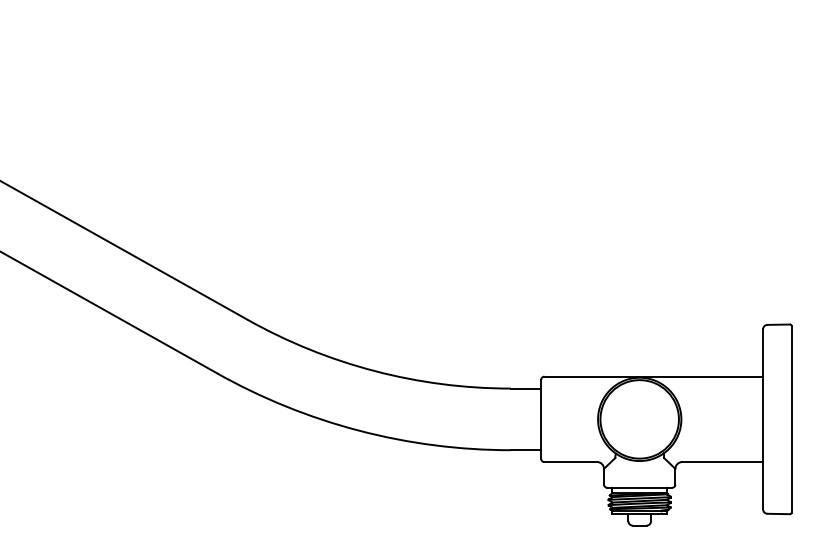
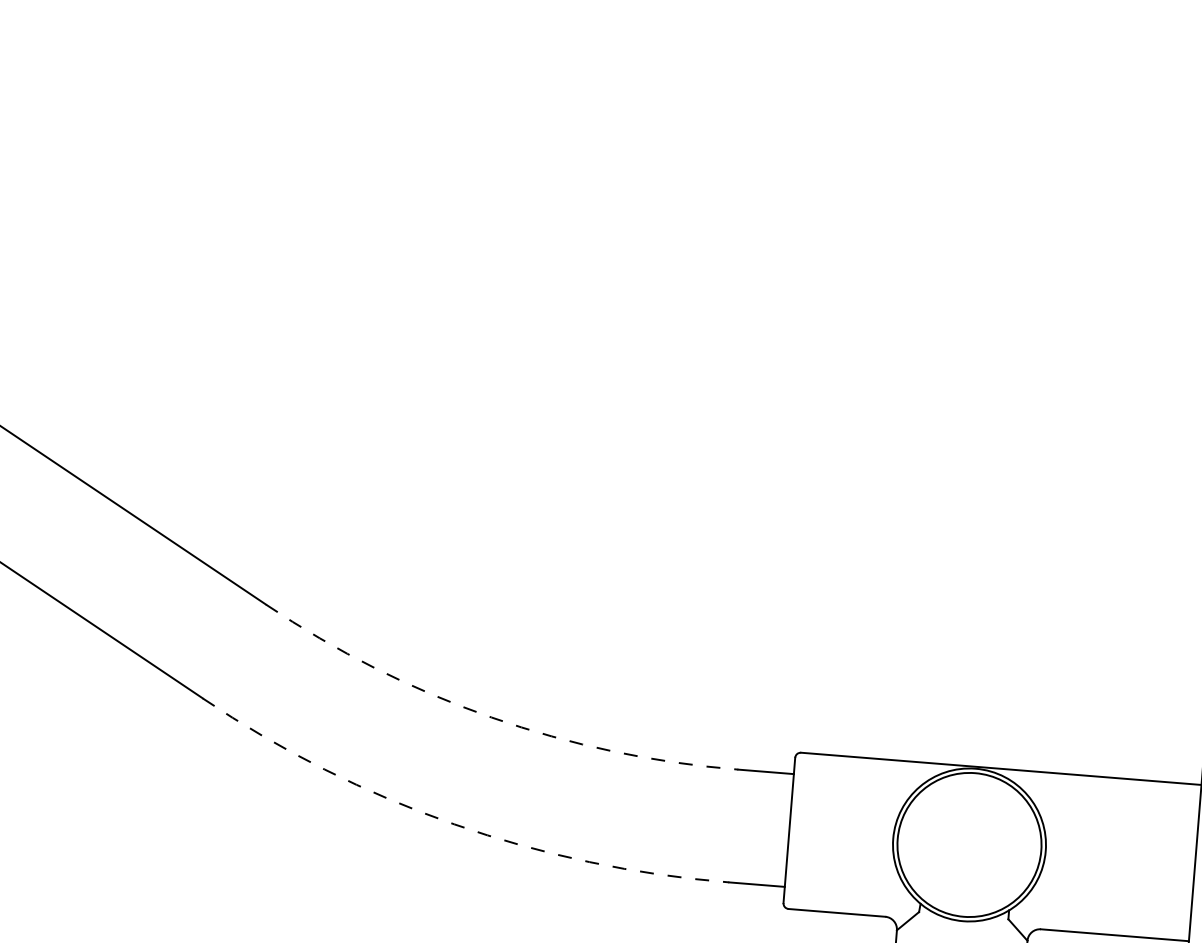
arc: (374, 371) -> (491, 718), solid -> dashed
arc: (359, 430) -> (455, 824), solid -> dashed

